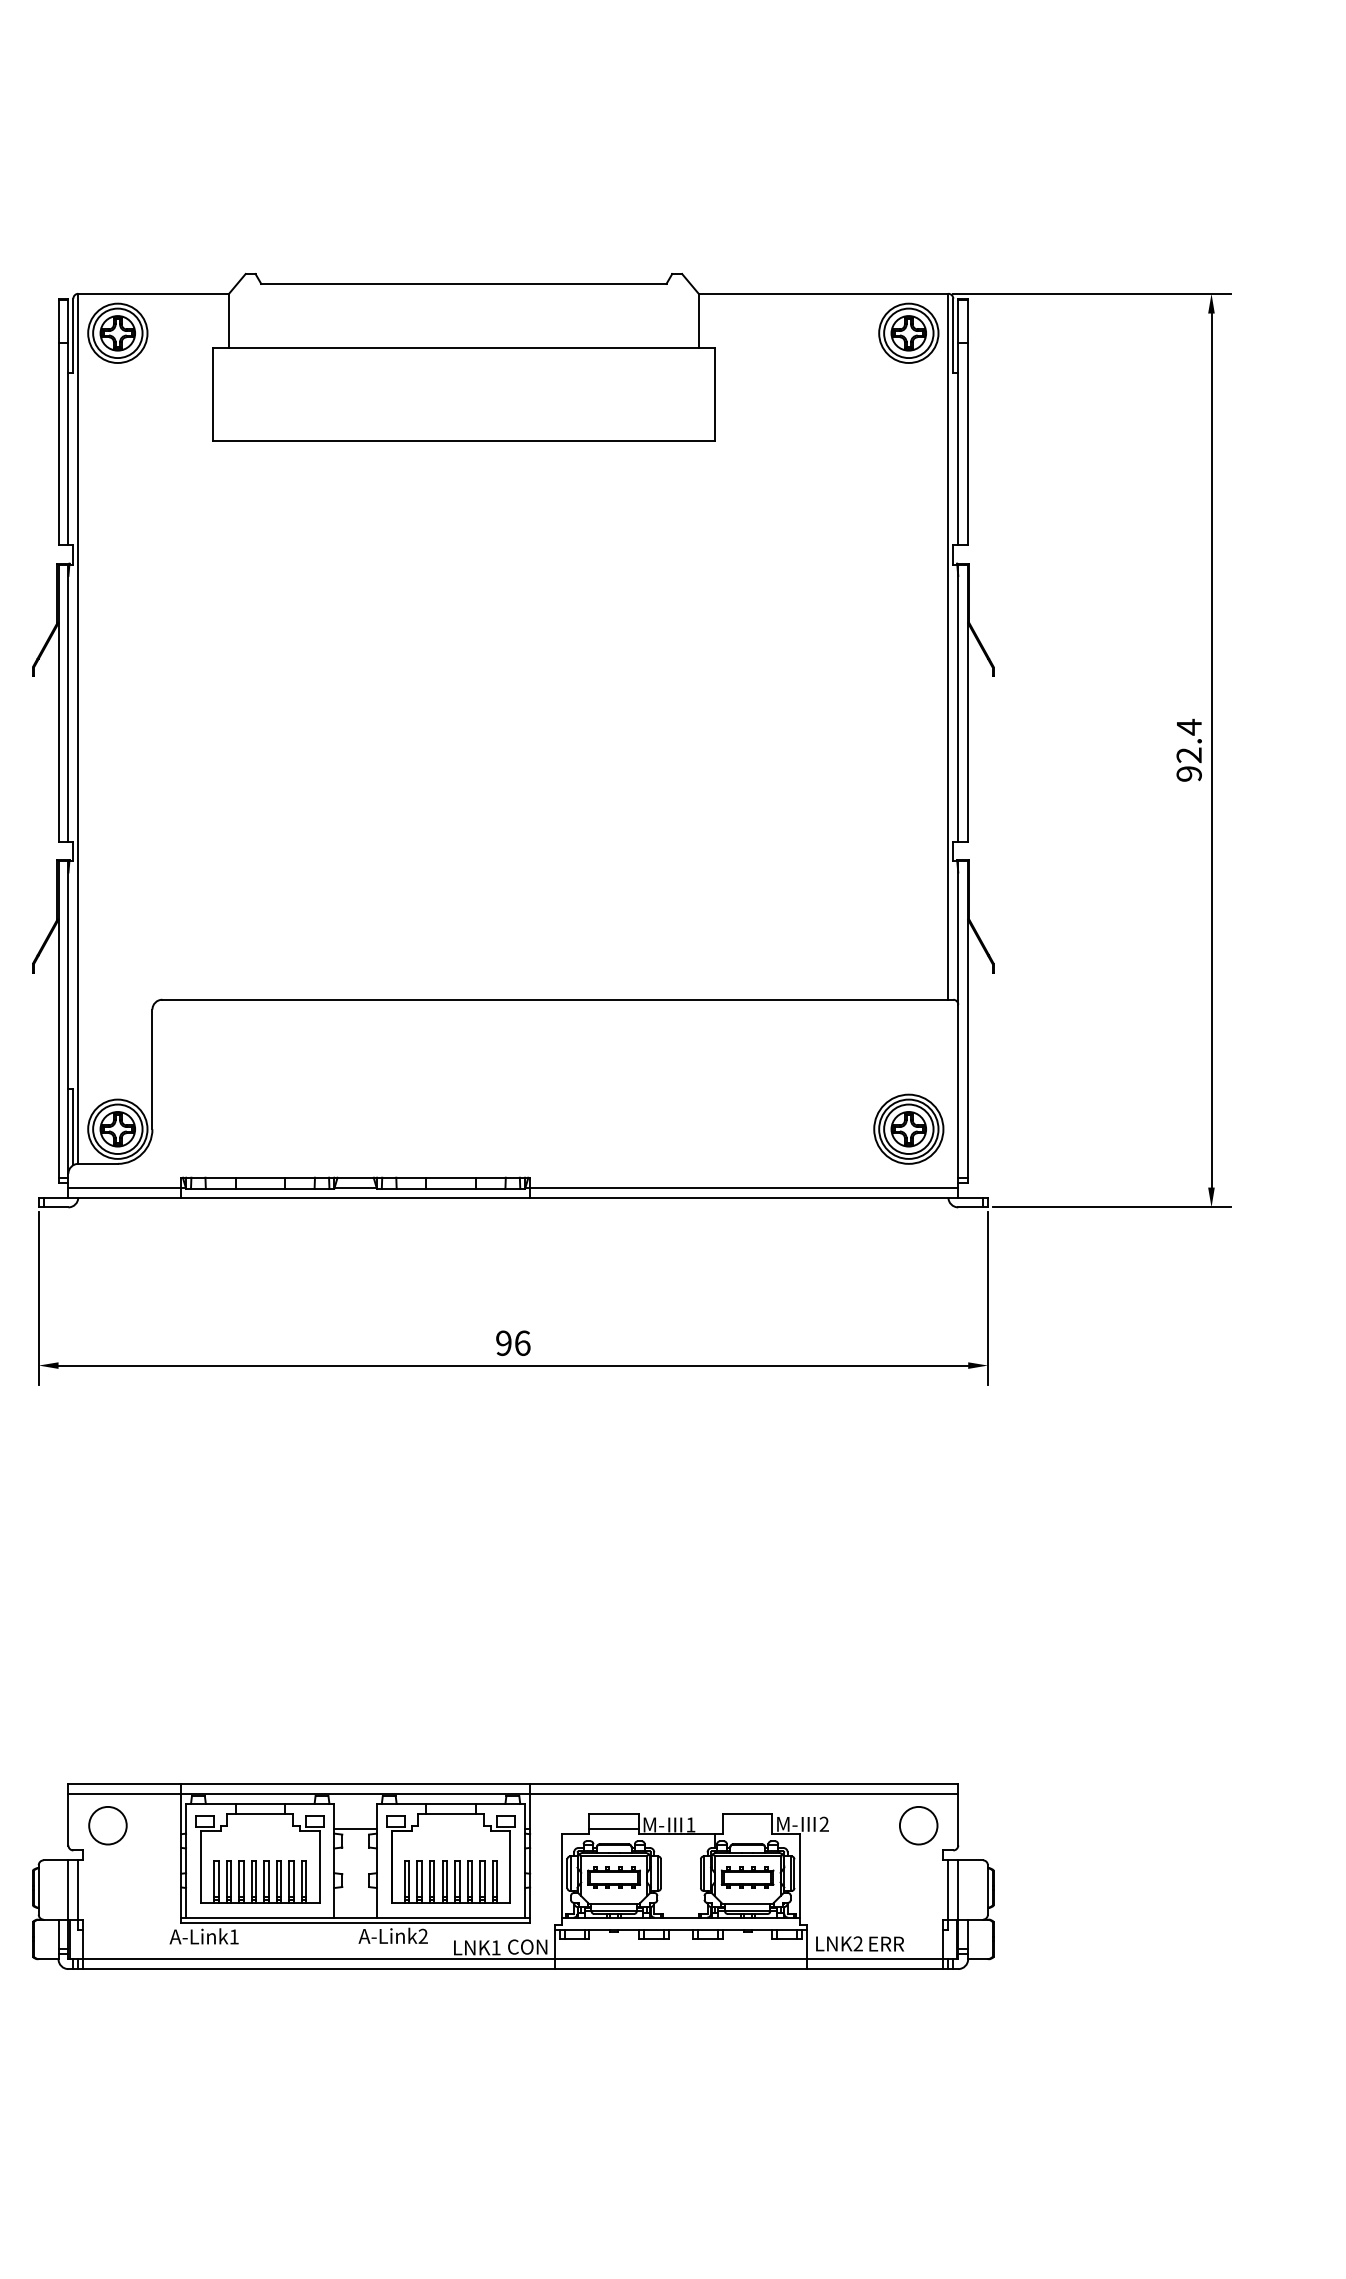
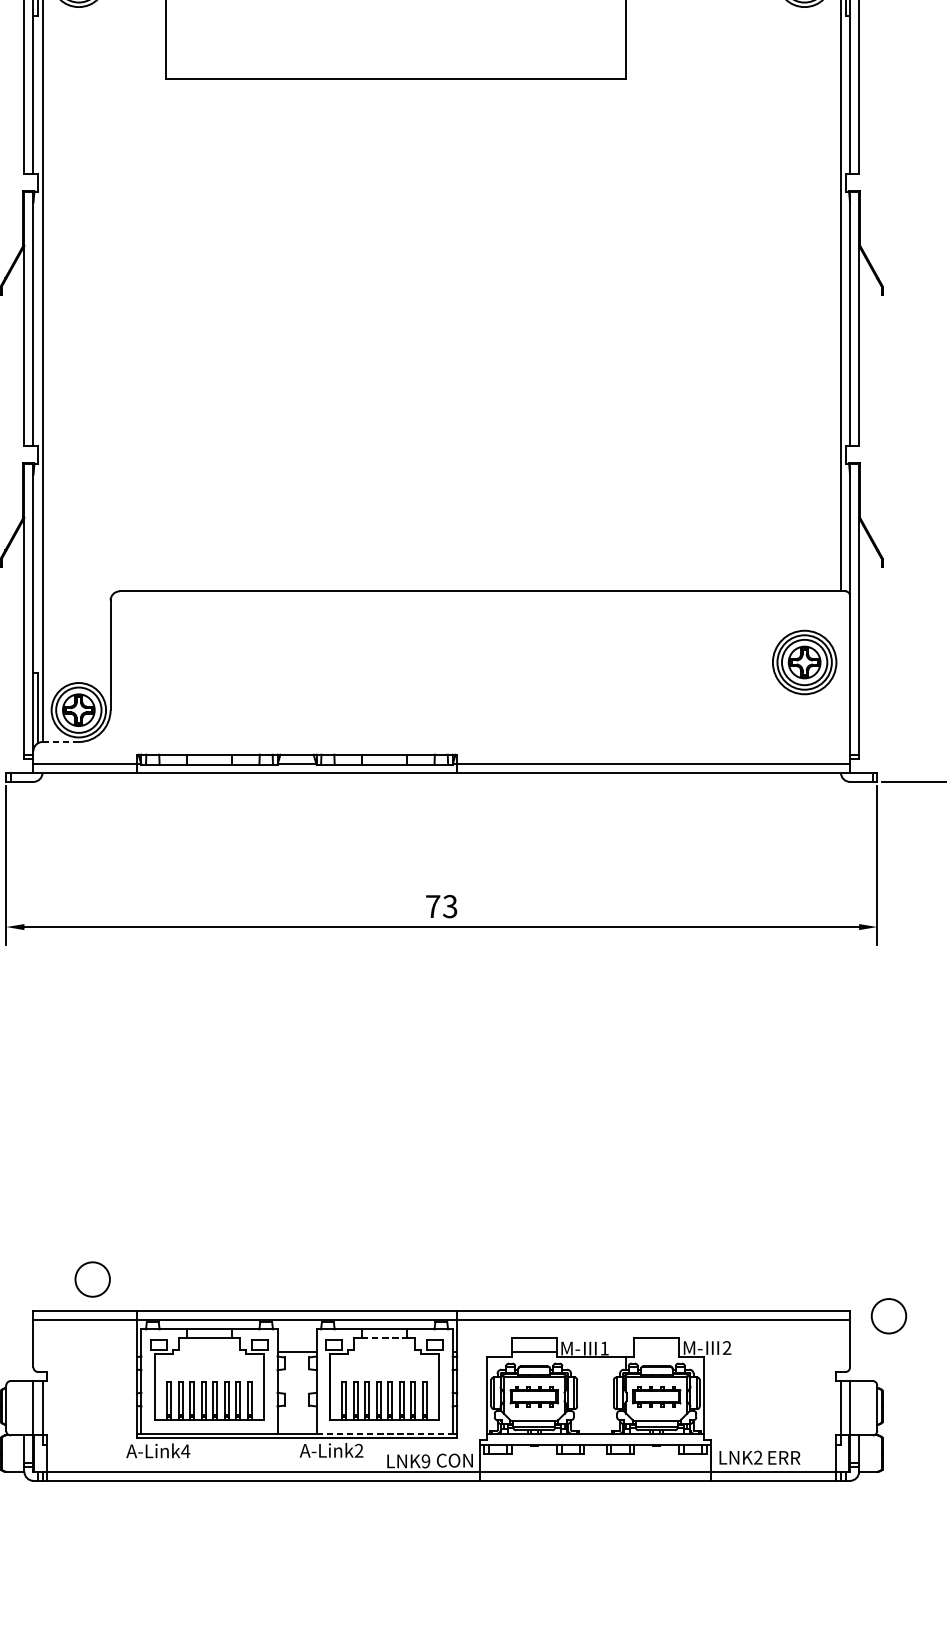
part: (908, 1128) -> (804, 661), moved
line: (98, 1163) -> (61, 741), solid -> dashed
text: (513, 1343) -> (441, 906), 96 -> 73
line: (451, 1813) -> (385, 1338), solid -> dashed
circle: (107, 1825) -> (92, 1279), moved
circle: (918, 1825) -> (888, 1316), moved
line: (451, 1917) -> (385, 1433), solid -> dashed
text: (234, 1936) -> (185, 1450), A-Link1 -> A-Link4
text: (495, 1947) -> (425, 1461), LNK1 -> LNK9

